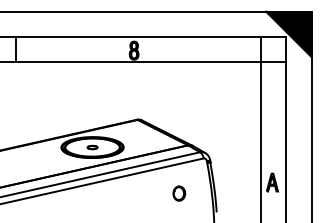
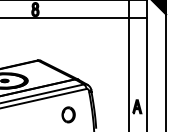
part: (179, 193) -> (68, 114), size x1.43

